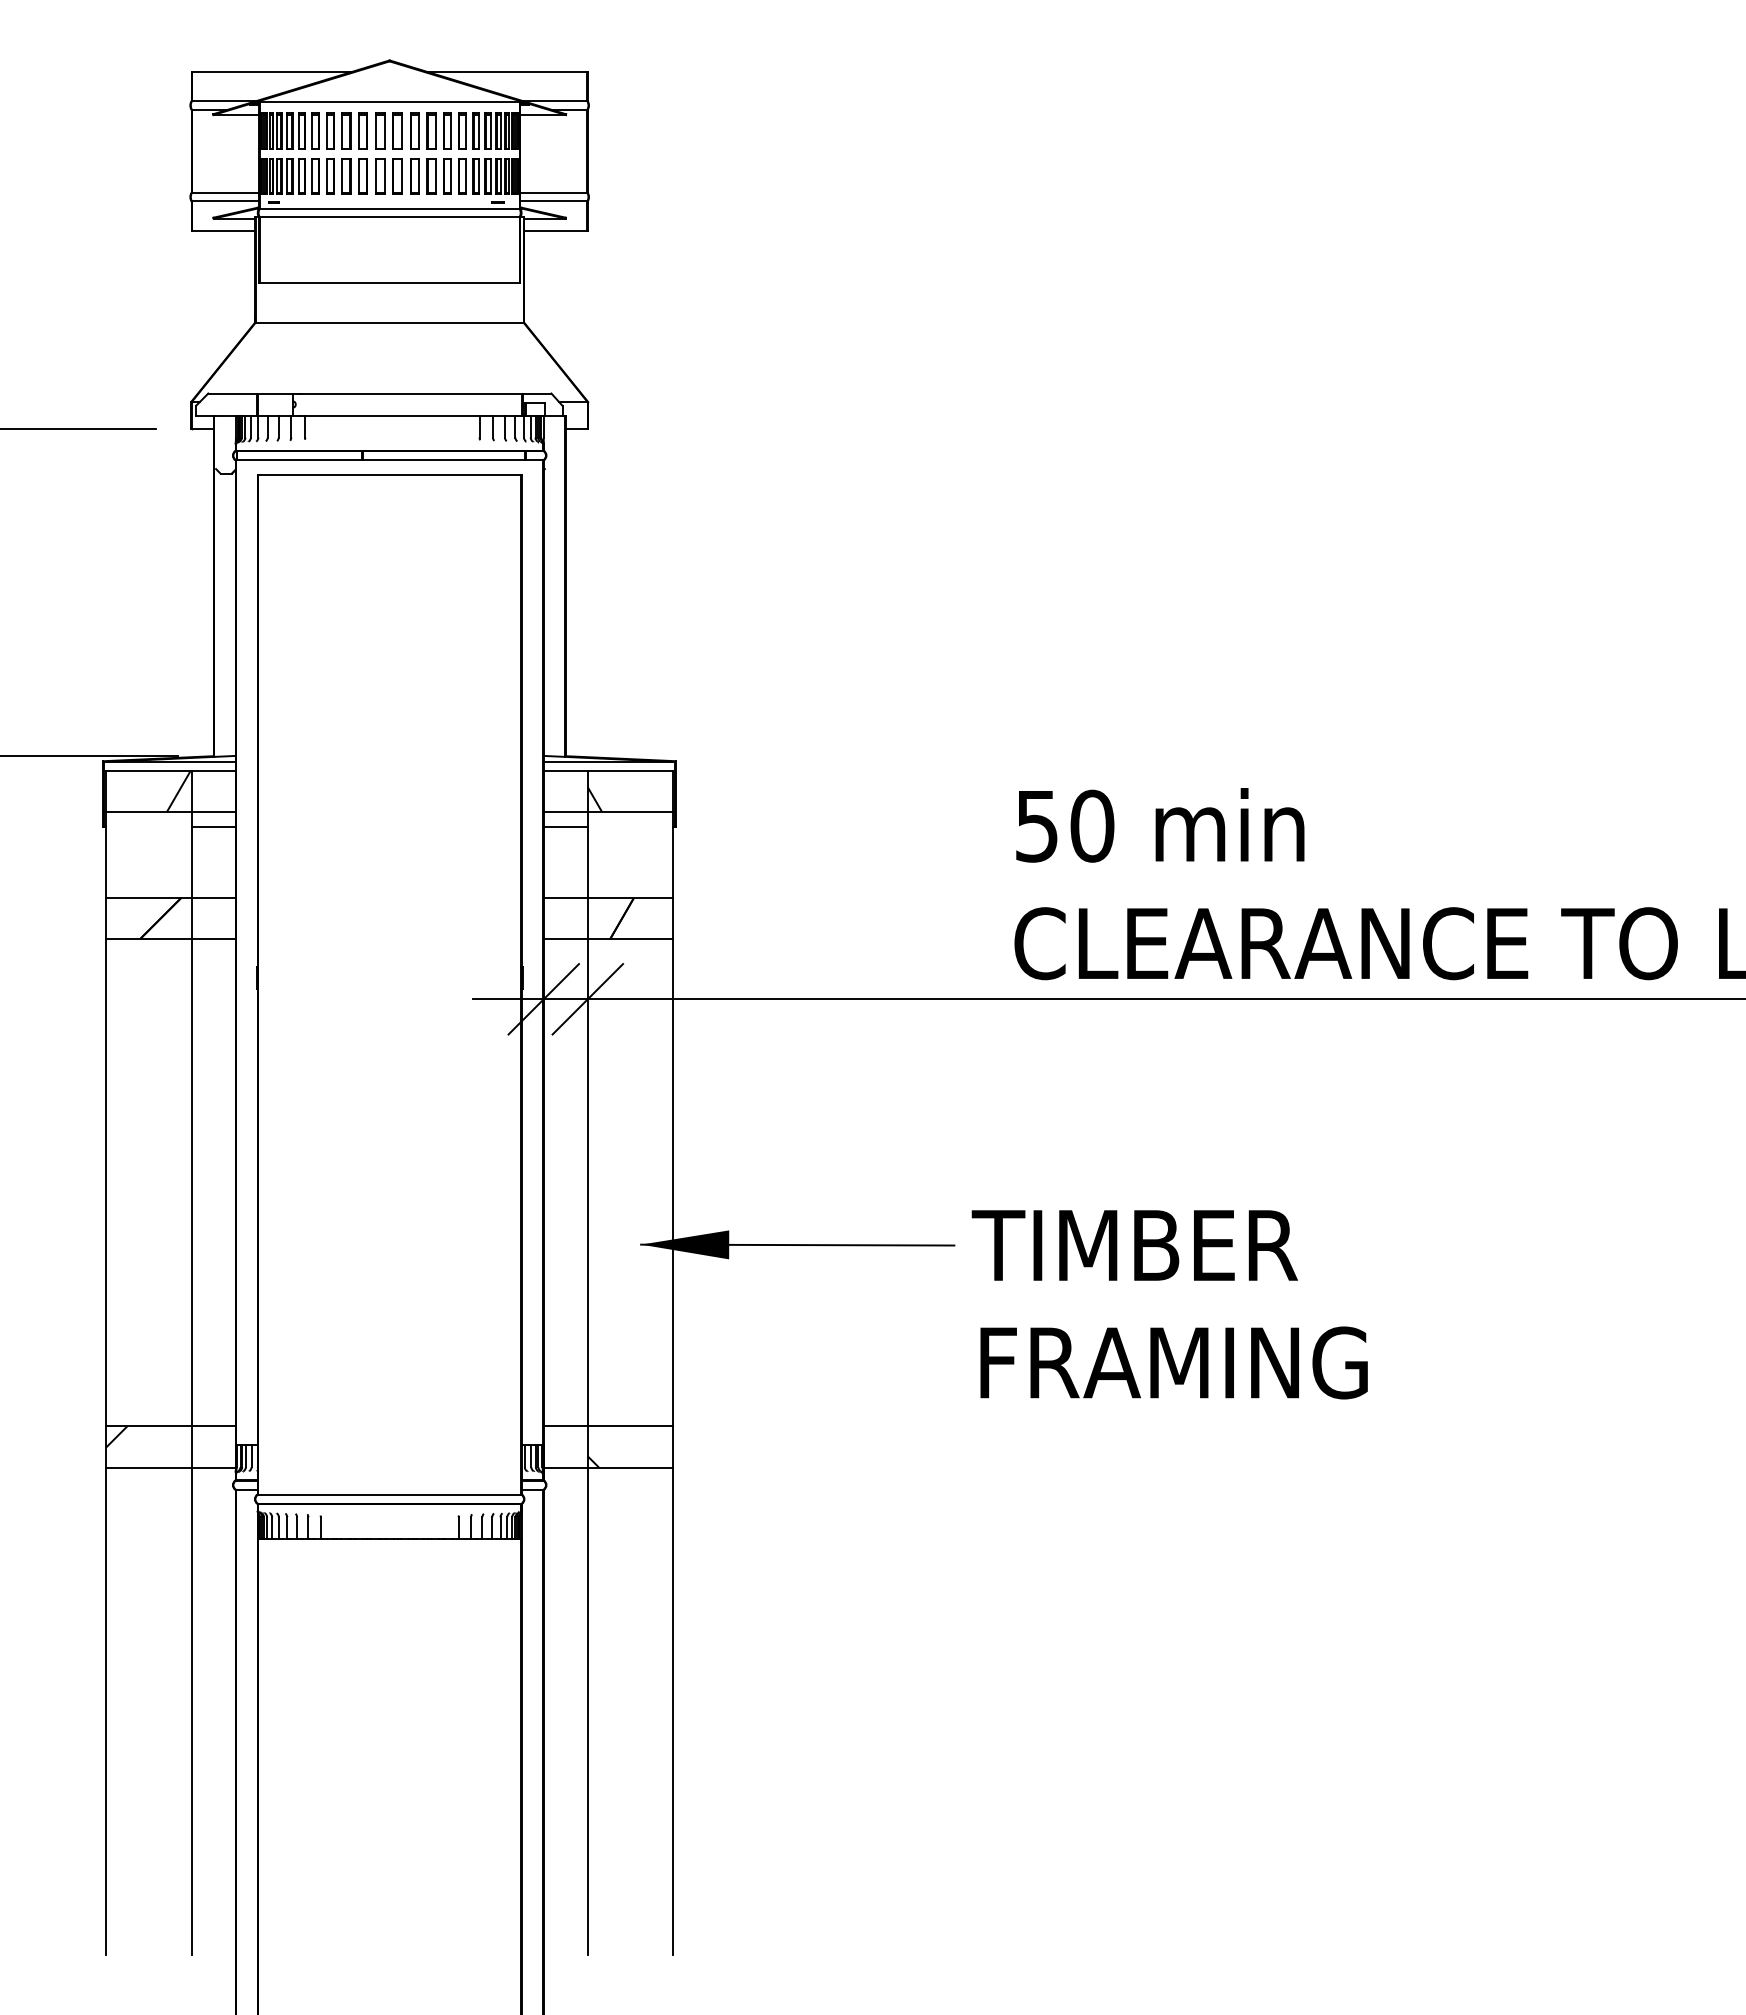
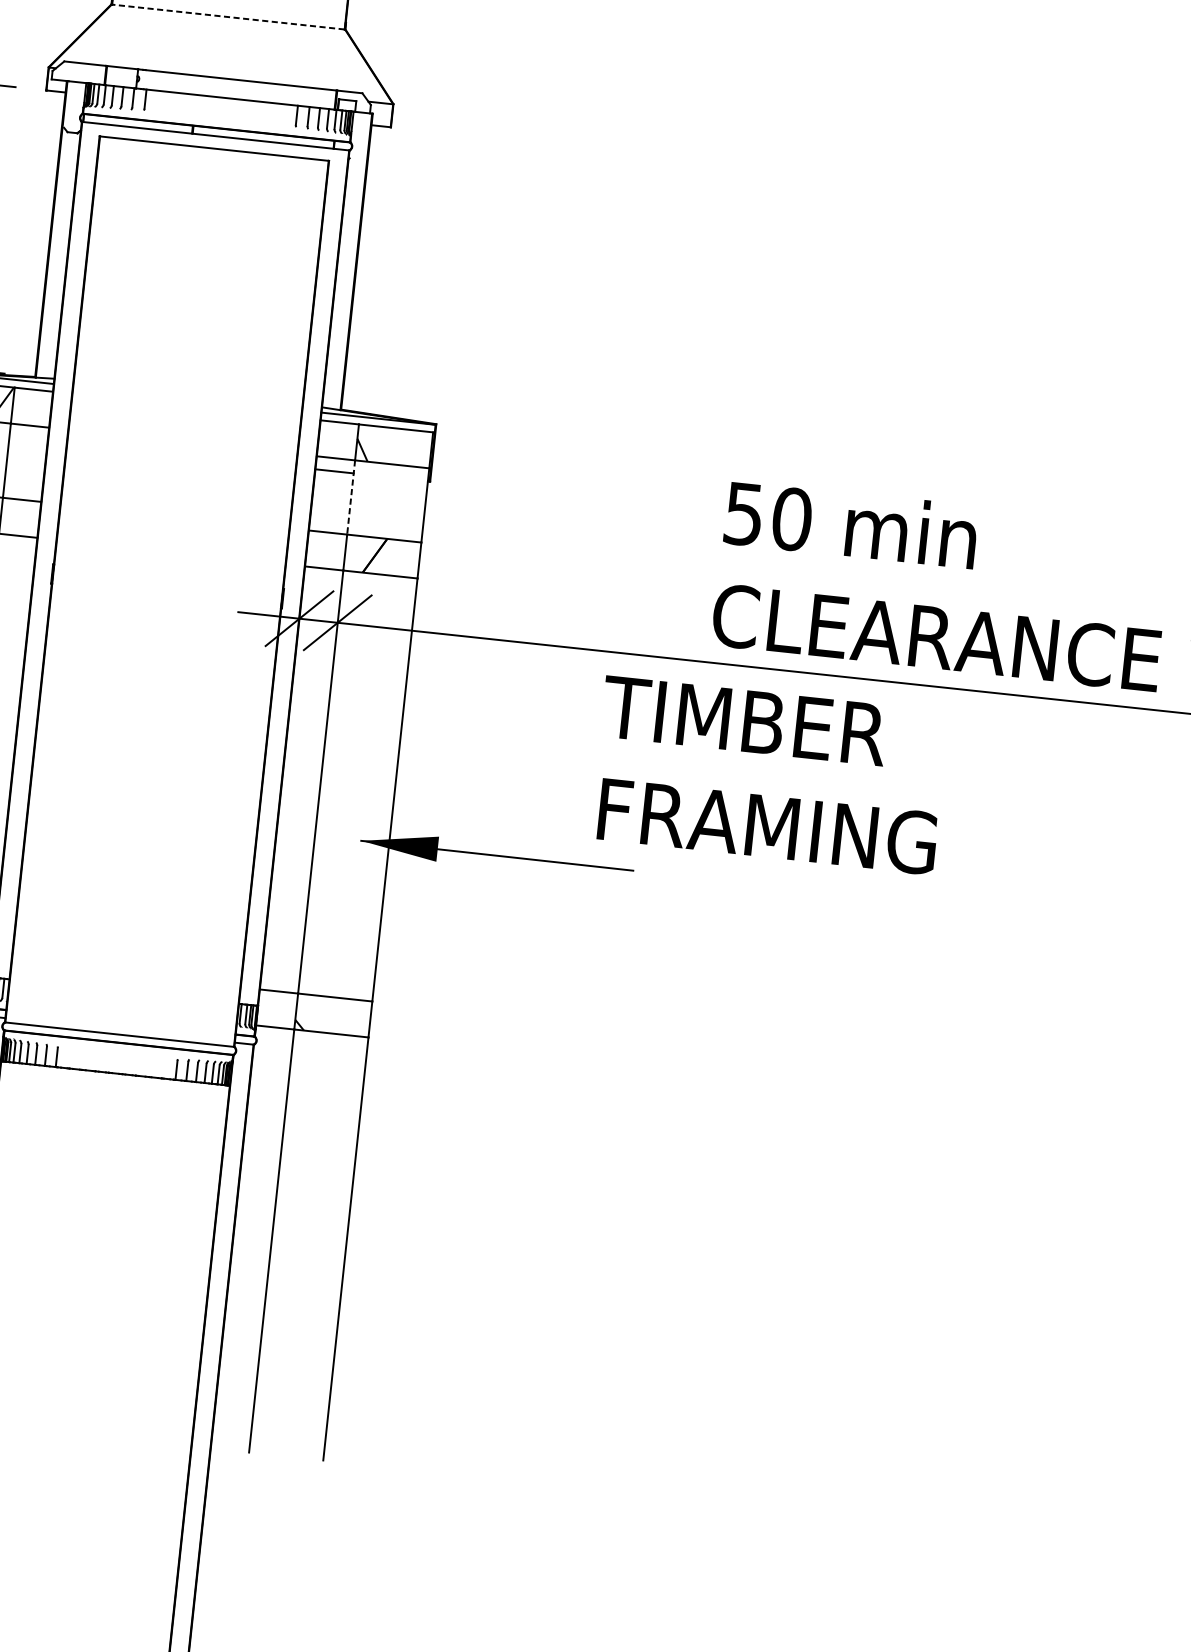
line: (389, 323) -> (228, 17), solid -> dashed
line: (213, 827) -> (28, 438), removed
line: (587, 855) -> (350, 497), solid -> dashed
text: (1169, 1304) -> (769, 775), moved

